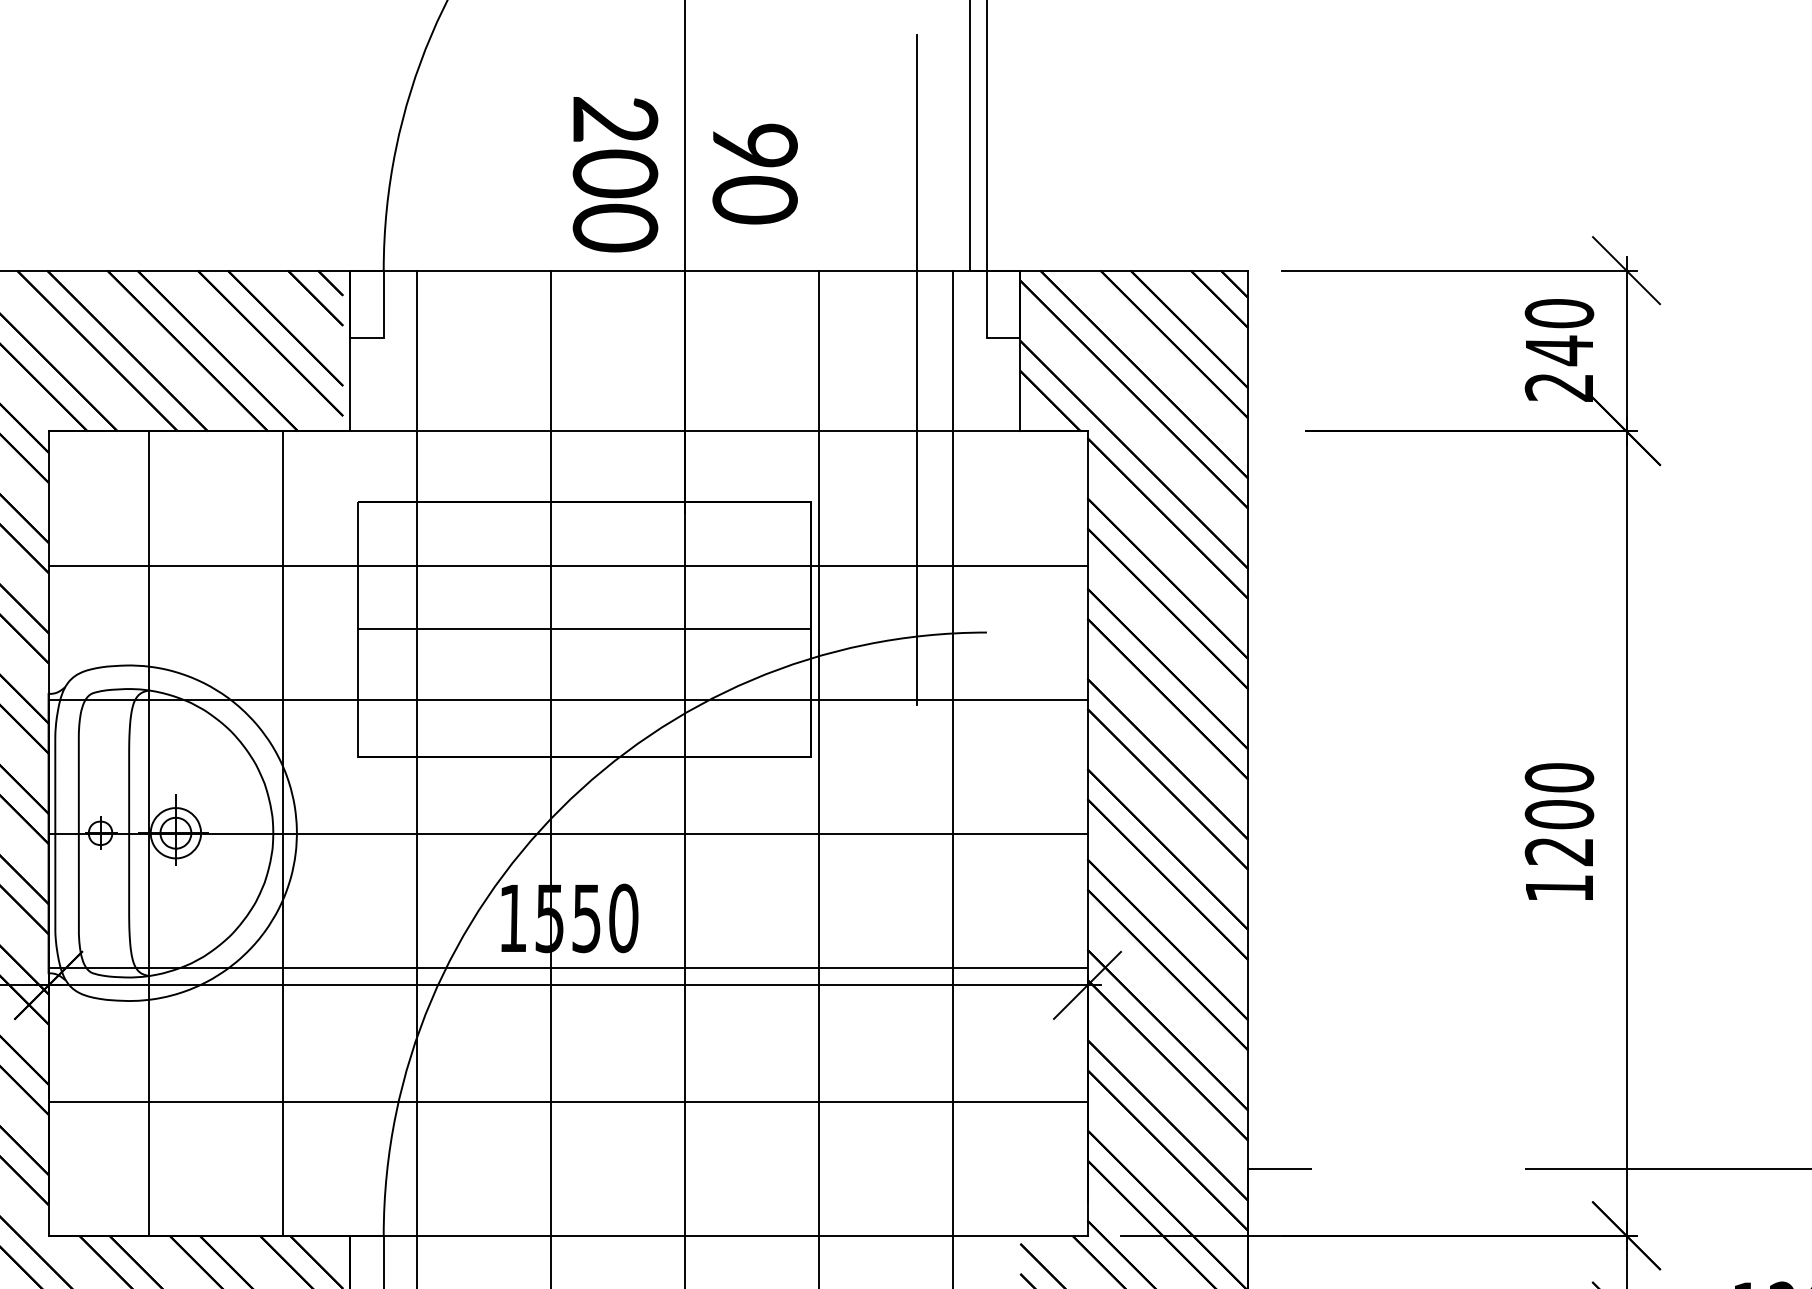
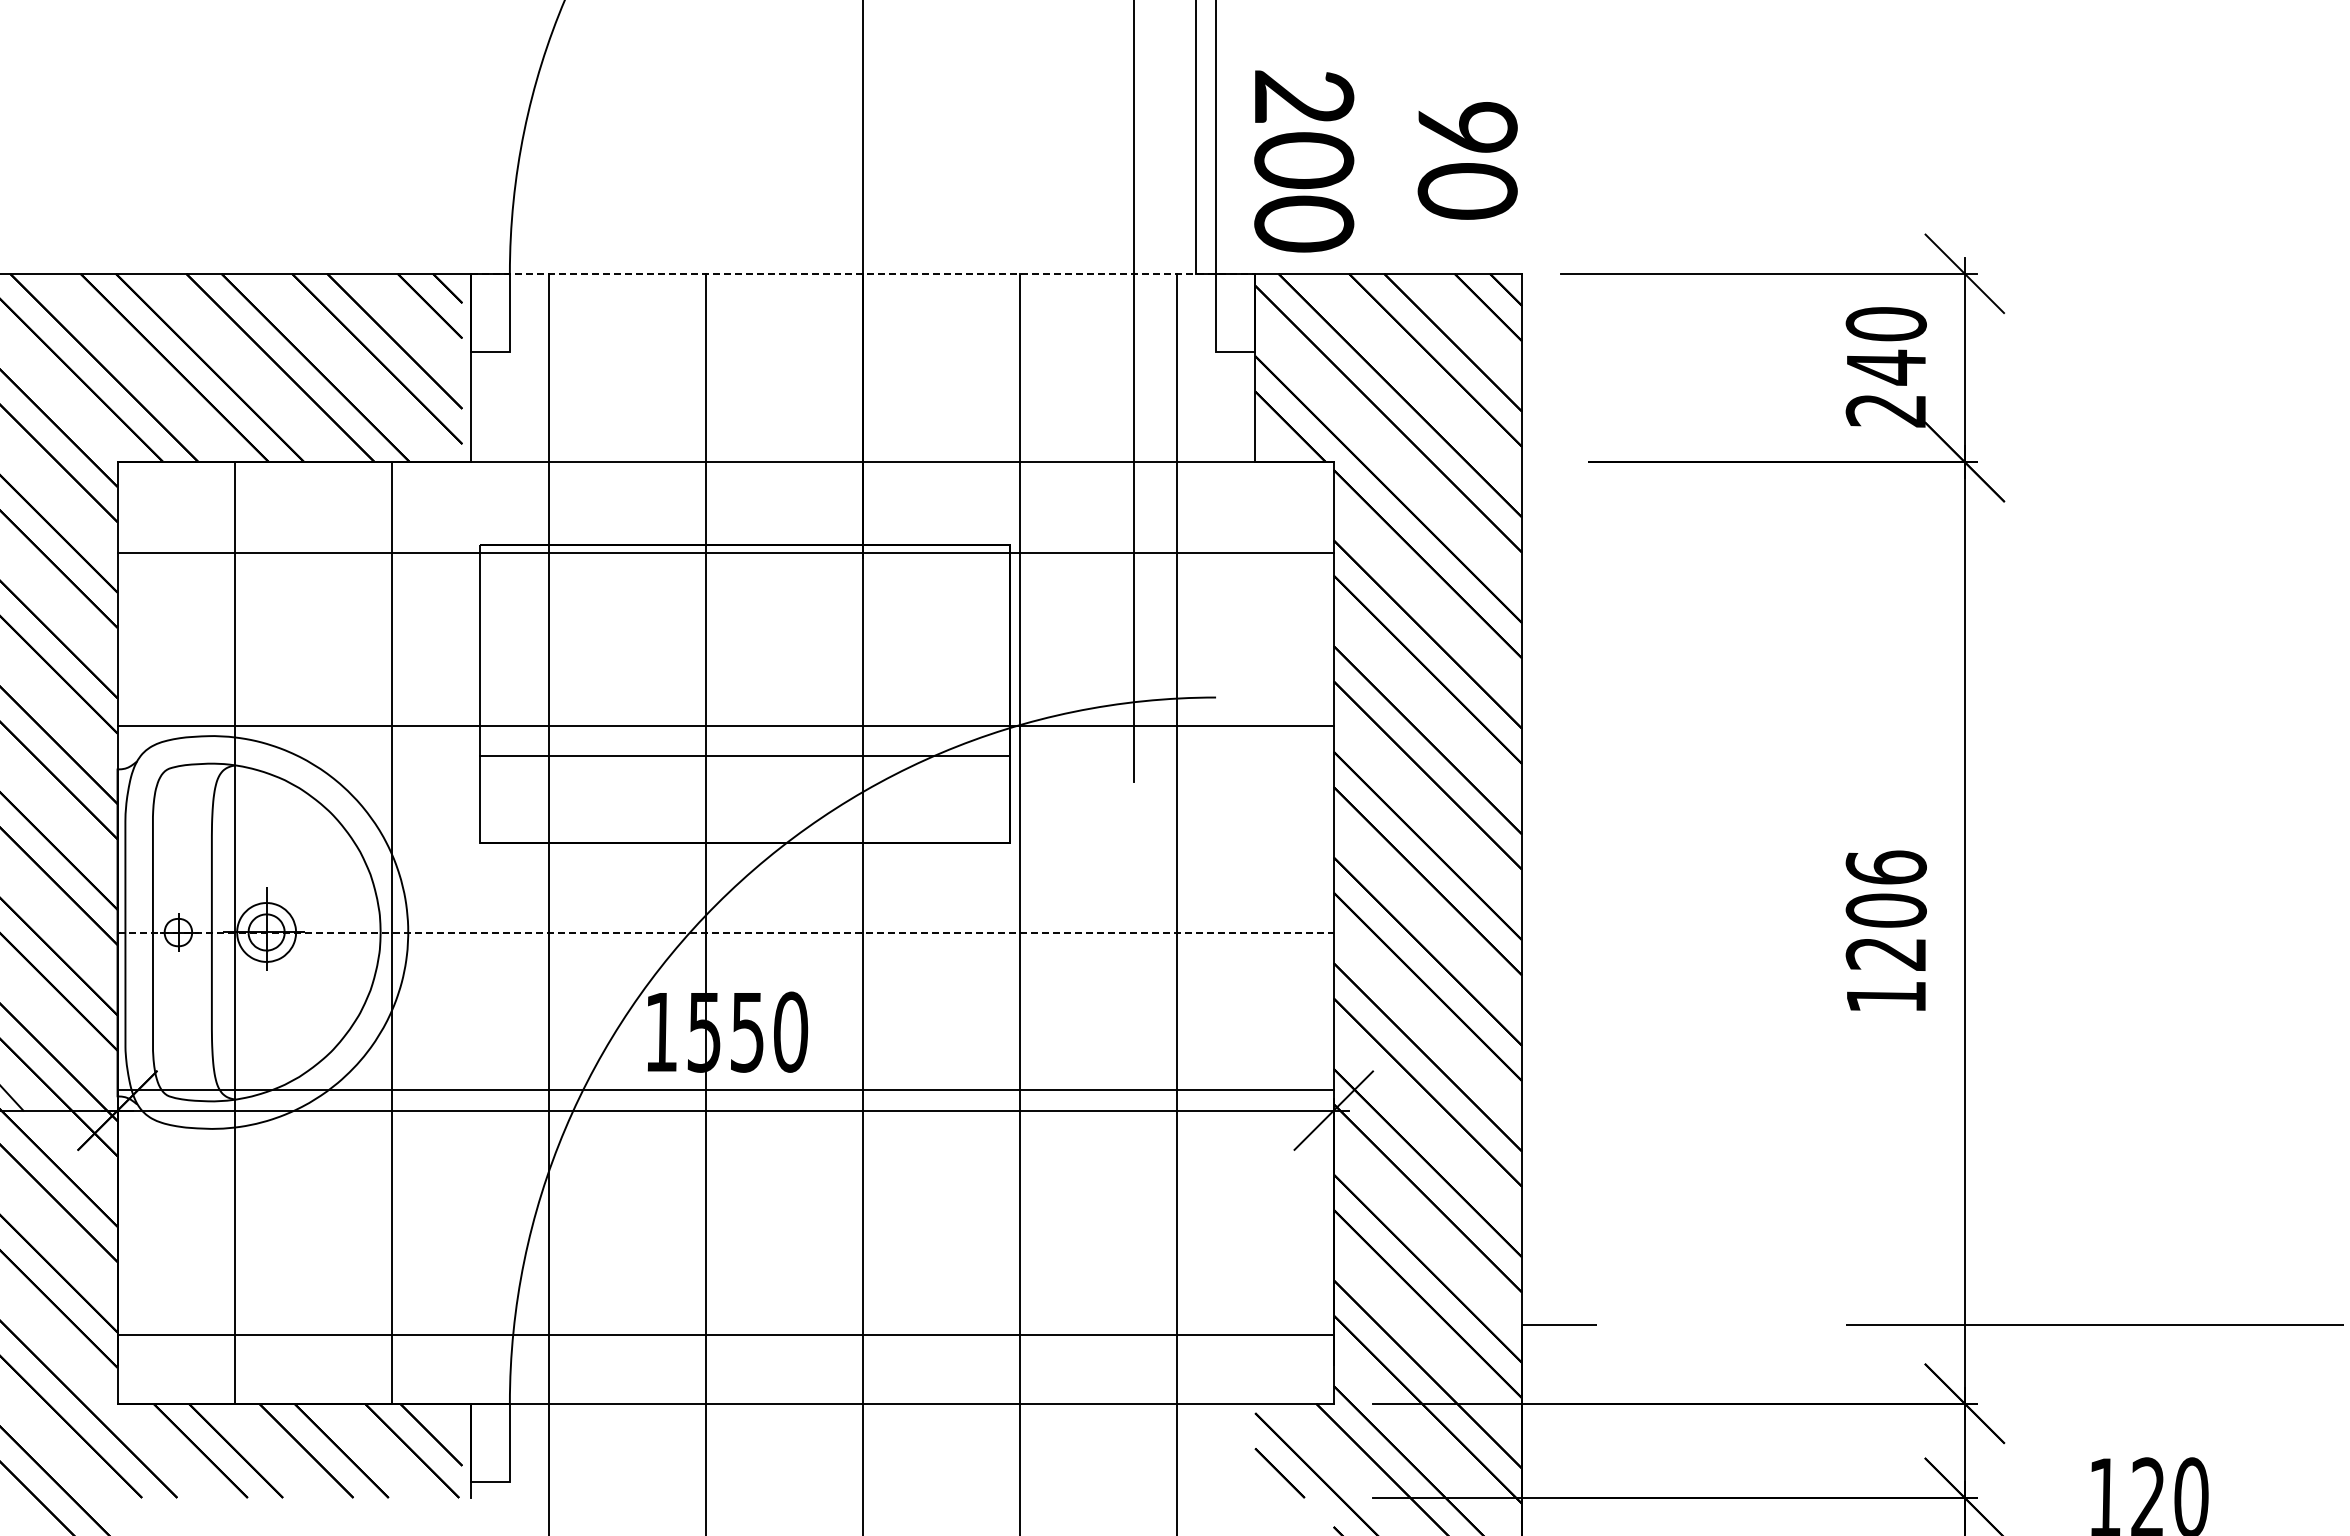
text: (684, 174) -> (1385, 161), moved
line: (685, 270) -> (863, 273), solid -> dashed
line: (567, 565) -> (725, 553), moved
line: (584, 629) -> (744, 755), moved
line: (567, 699) -> (725, 726), moved
text: (1558, 777) -> (1885, 867), 1200 -> 1206
line: (568, 833) -> (726, 932), solid -> dashed
line: (567, 1101) -> (725, 1334), moved

